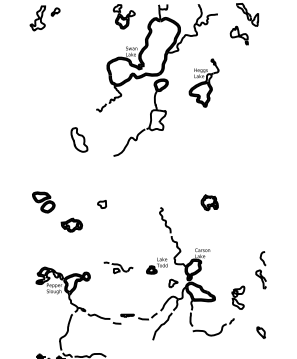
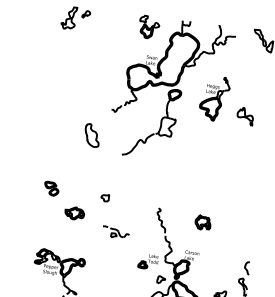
part: (238, 35) -> (244, 116), moved
part: (43, 202) -> (51, 188), size x0.7
part: (209, 202) -> (202, 222), moved
part: (118, 267) -> (115, 232), moved

